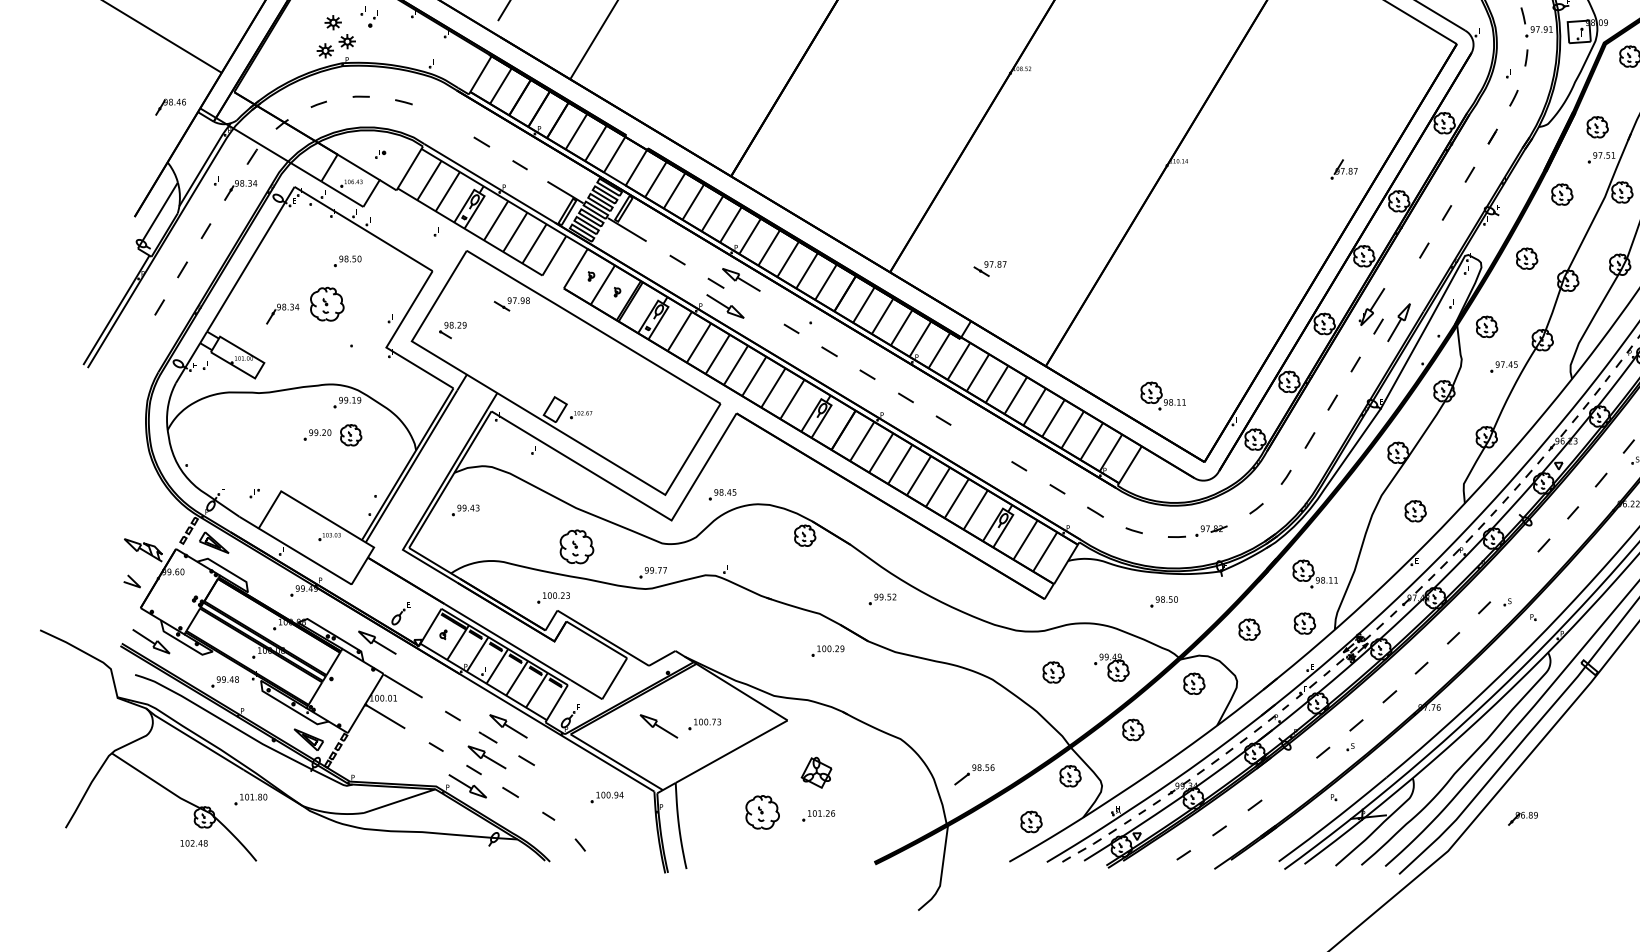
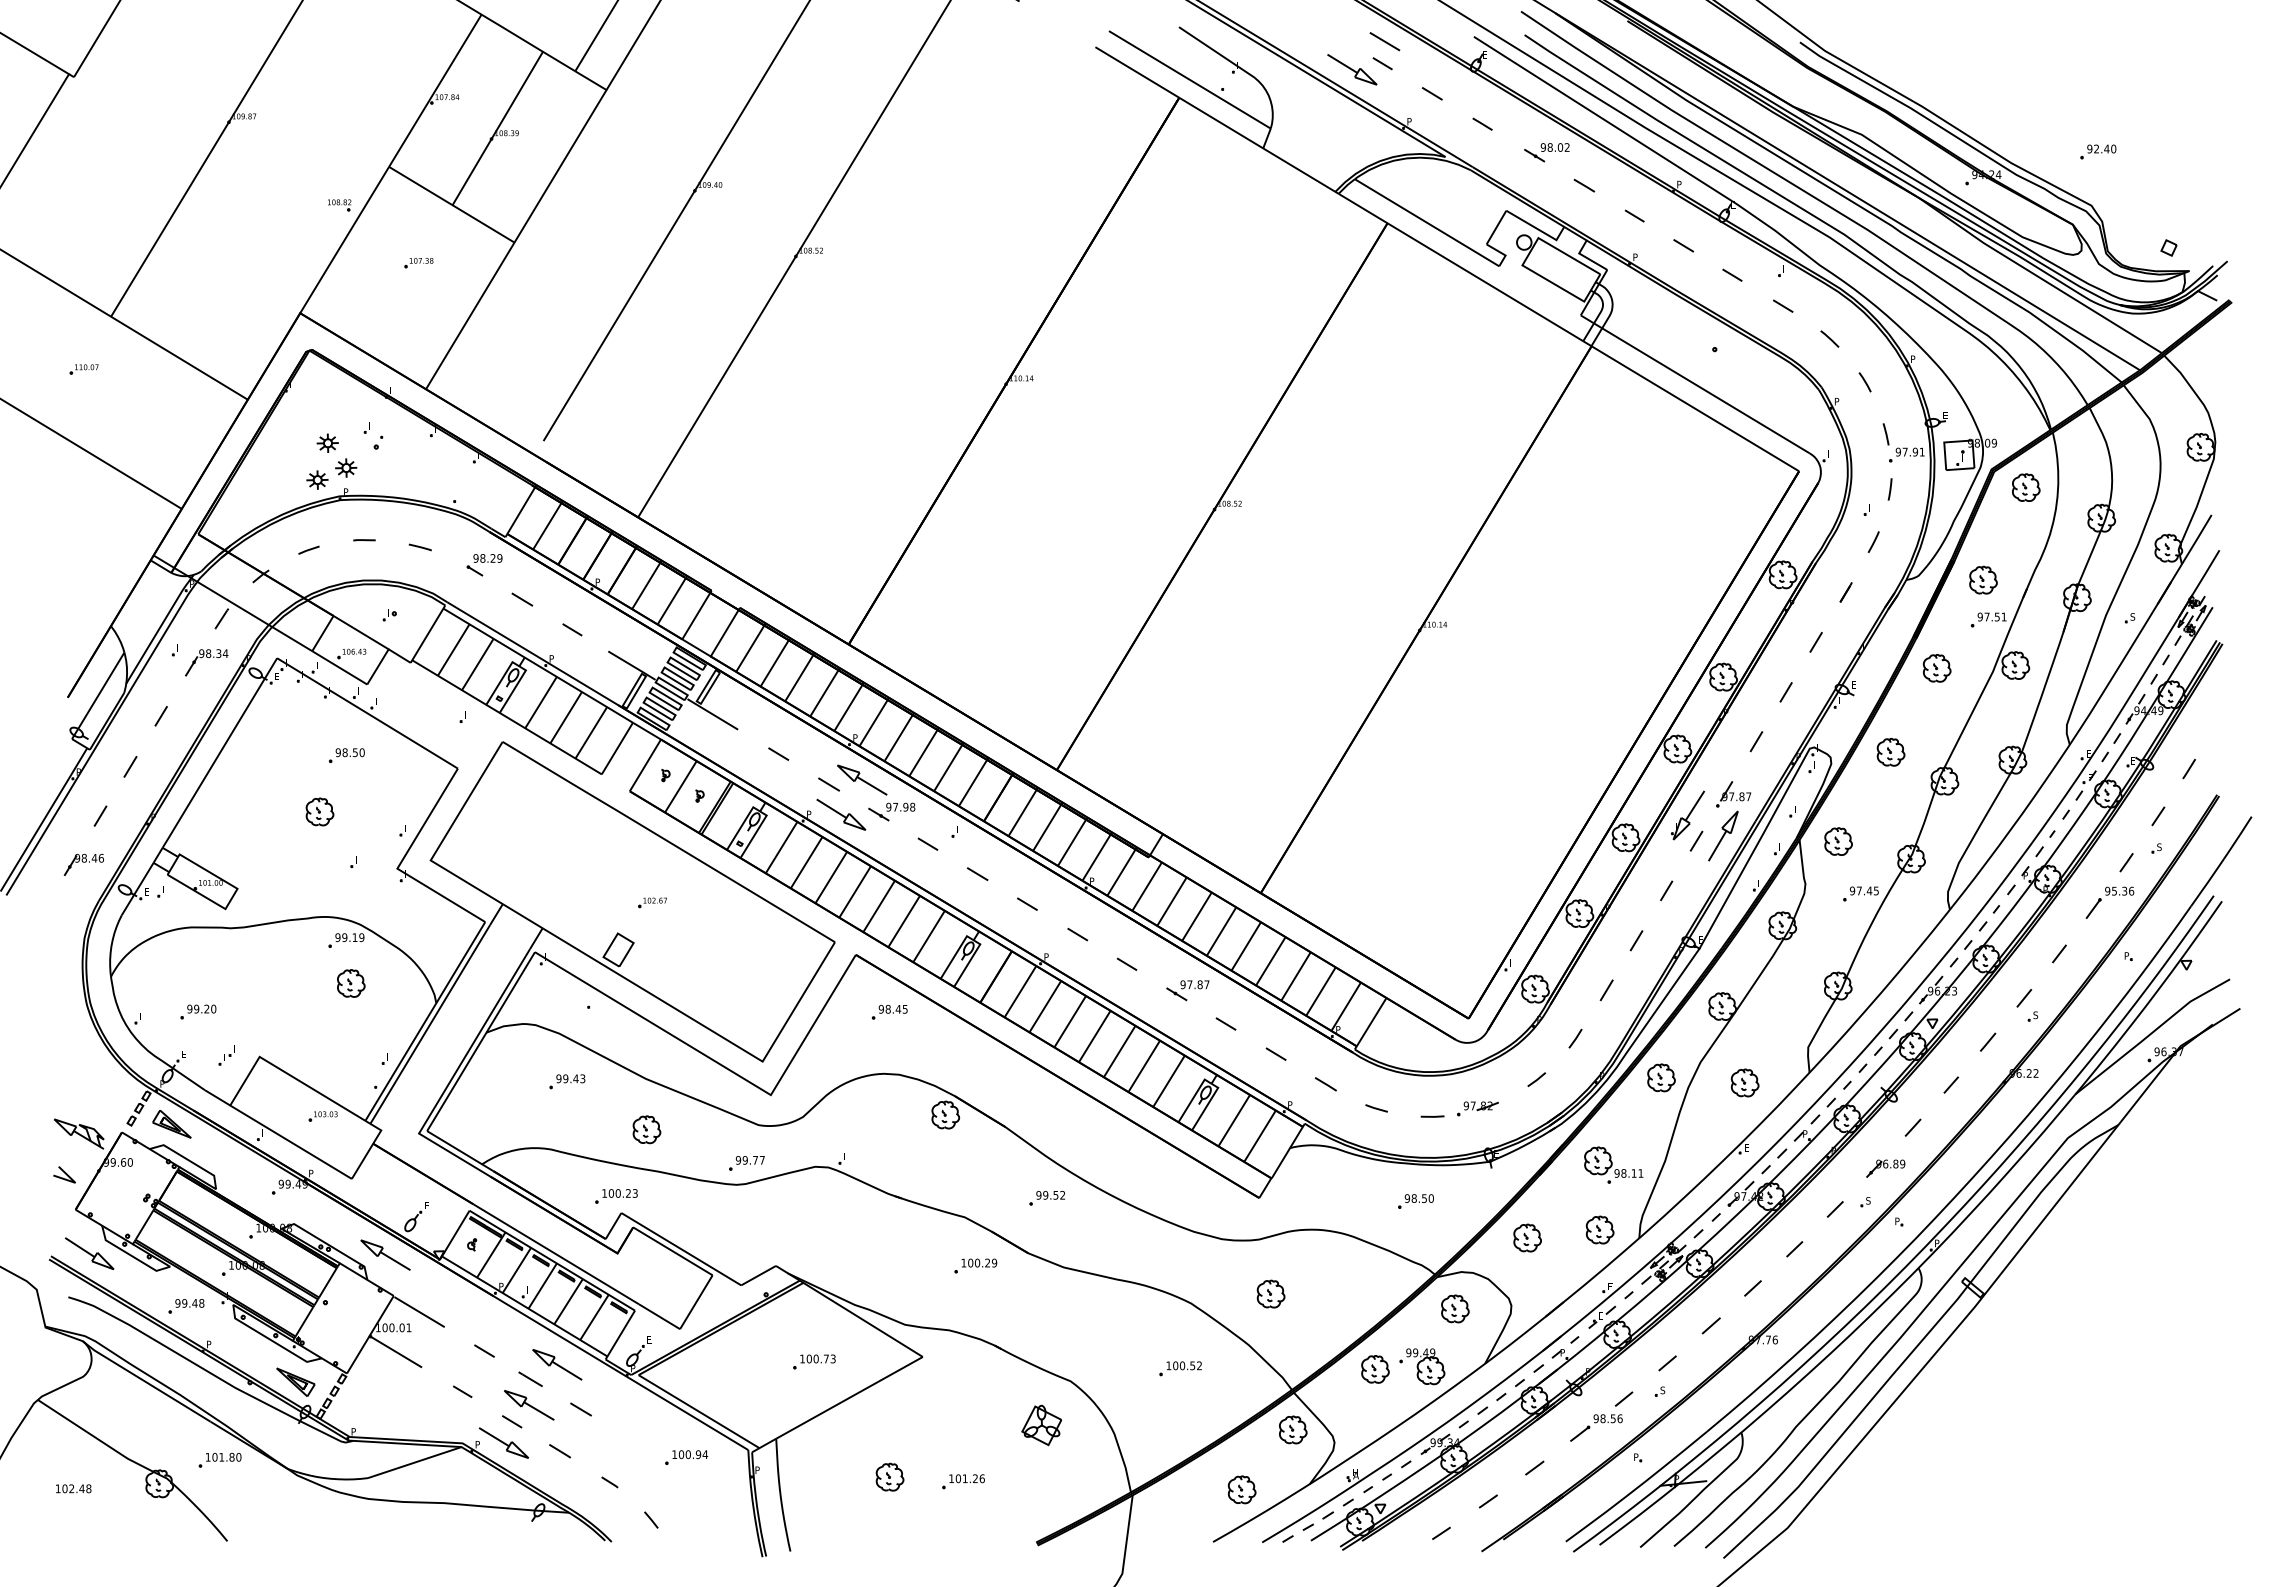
part: (170, 106) -> (83, 864), moved
part: (1344, 169) -> (1733, 794), moved
part: (989, 268) -> (1187, 990), moved
part: (326, 303) -> (319, 811), size x0.62
part: (511, 303) -> (891, 811), moved
part: (282, 313) -> (261, 824), removed
part: (452, 330) -> (484, 565), moved
part: (1163, 395) -> (1414, 931), removed
part: (581, 414) -> (652, 902), moved
part: (317, 434) -> (198, 1011), moved
part: (722, 494) -> (889, 1012), moved
part: (1351, 507) -> (1661, 1077), added
part: (465, 510) -> (567, 1081), moved
part: (576, 546) -> (646, 1129), size x0.62
part: (1111, 667) -> (1422, 1366), moved
part: (659, 726) -> (754, 1364), removed
part: (984, 729) -> (1180, 1368), added
part: (816, 772) -> (1041, 1425), moved
part: (974, 774) -> (1596, 1427), moved
part: (762, 811) -> (889, 1476), size x0.62
part: (1522, 818) -> (1885, 1168), moved
text: (194, 843) -> (73, 1488), moved

